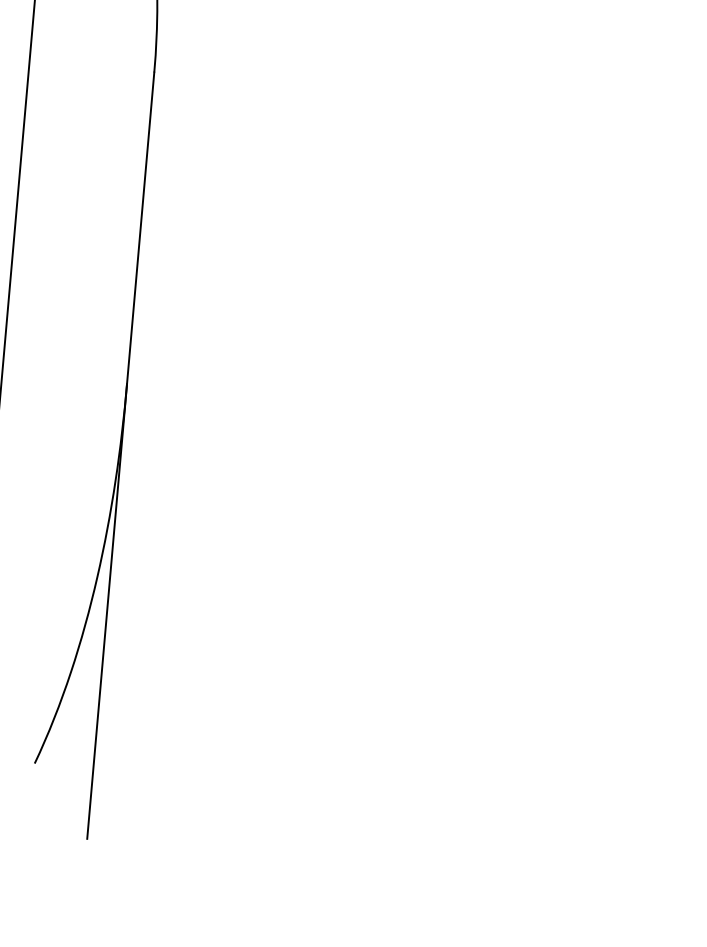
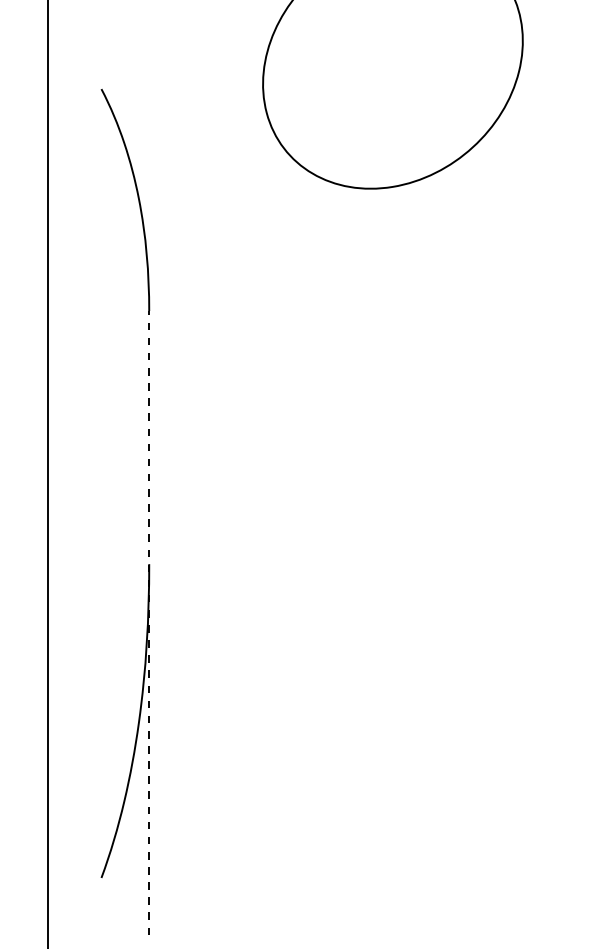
line: (121, 455) -> (149, 622), solid -> dashed

